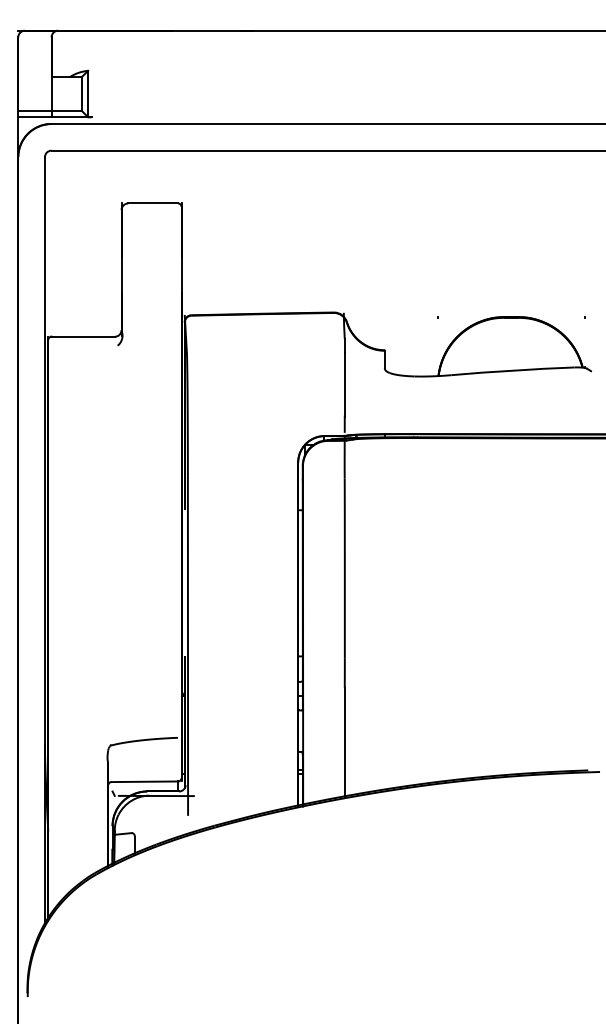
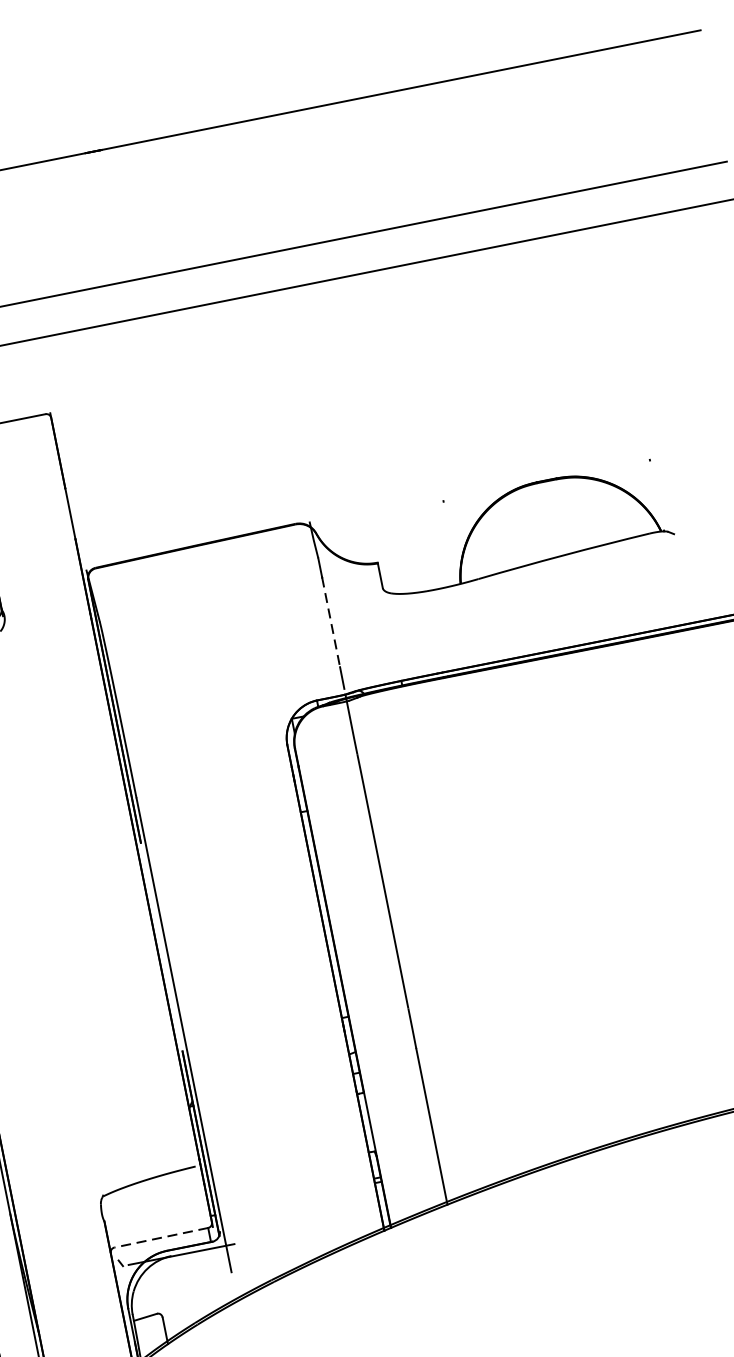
line: (344, 385) -> (330, 623), solid -> dashed
line: (144, 781) -> (160, 1237), solid -> dashed

